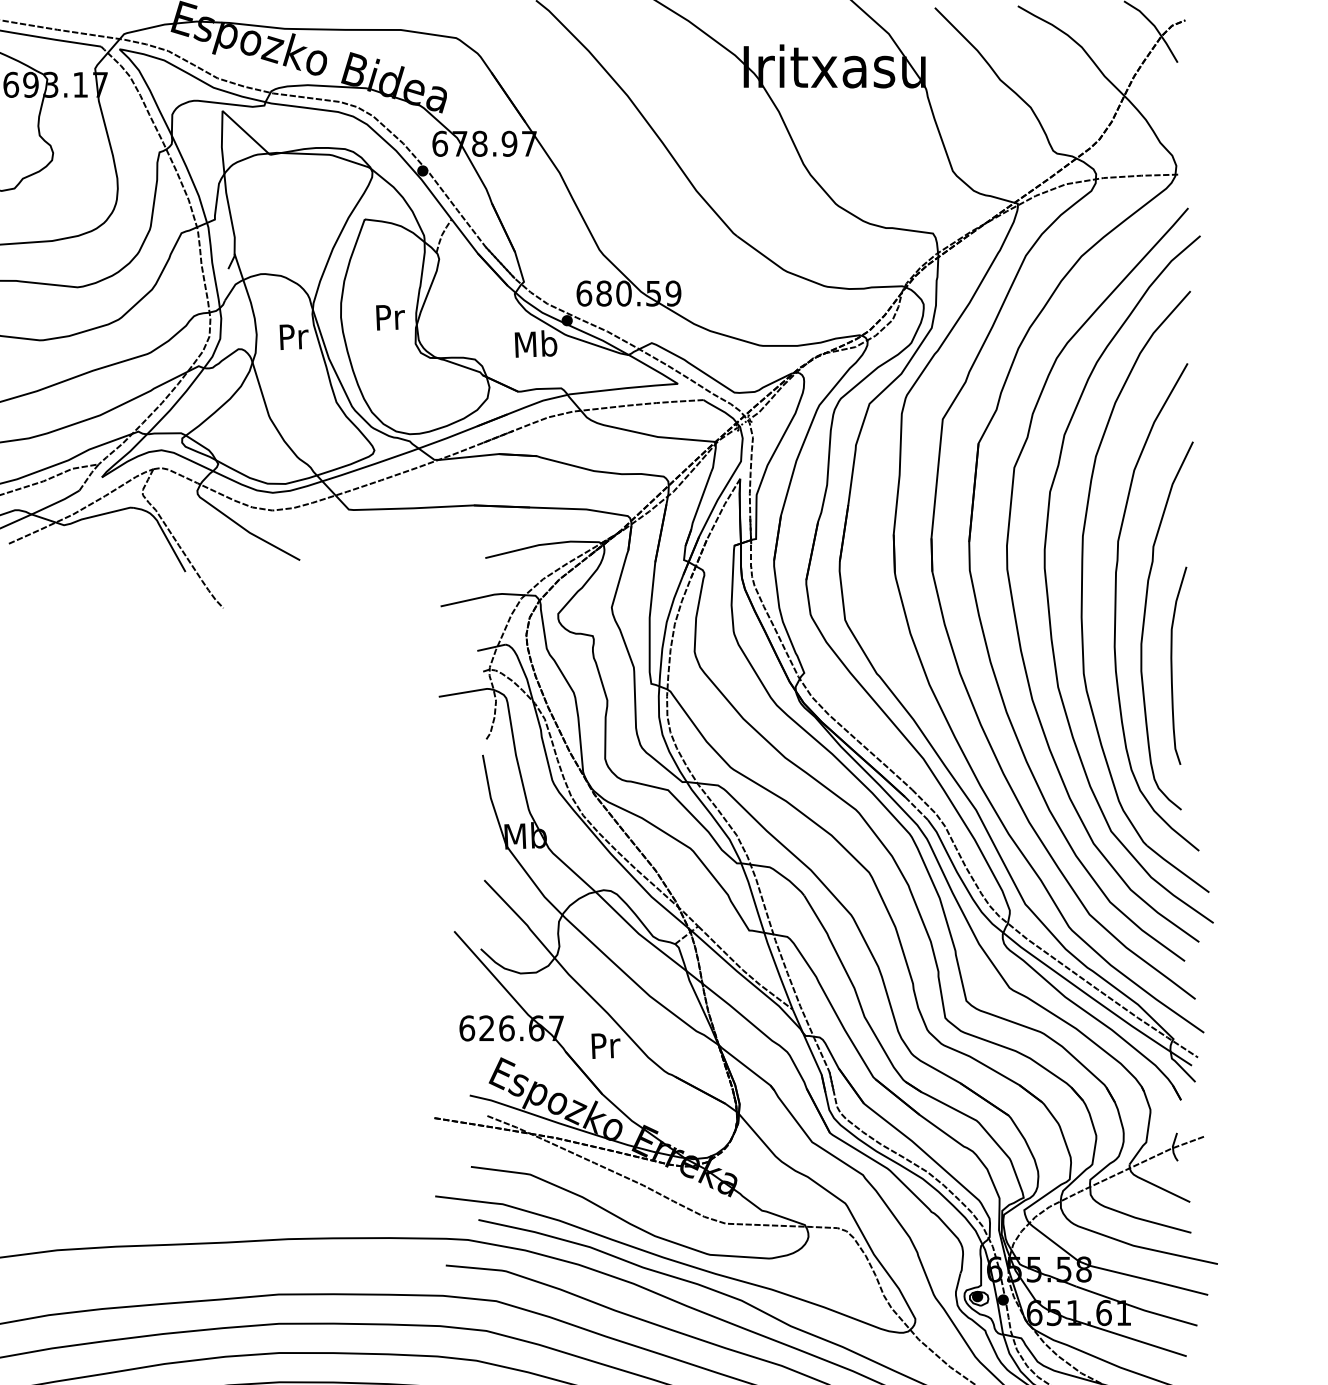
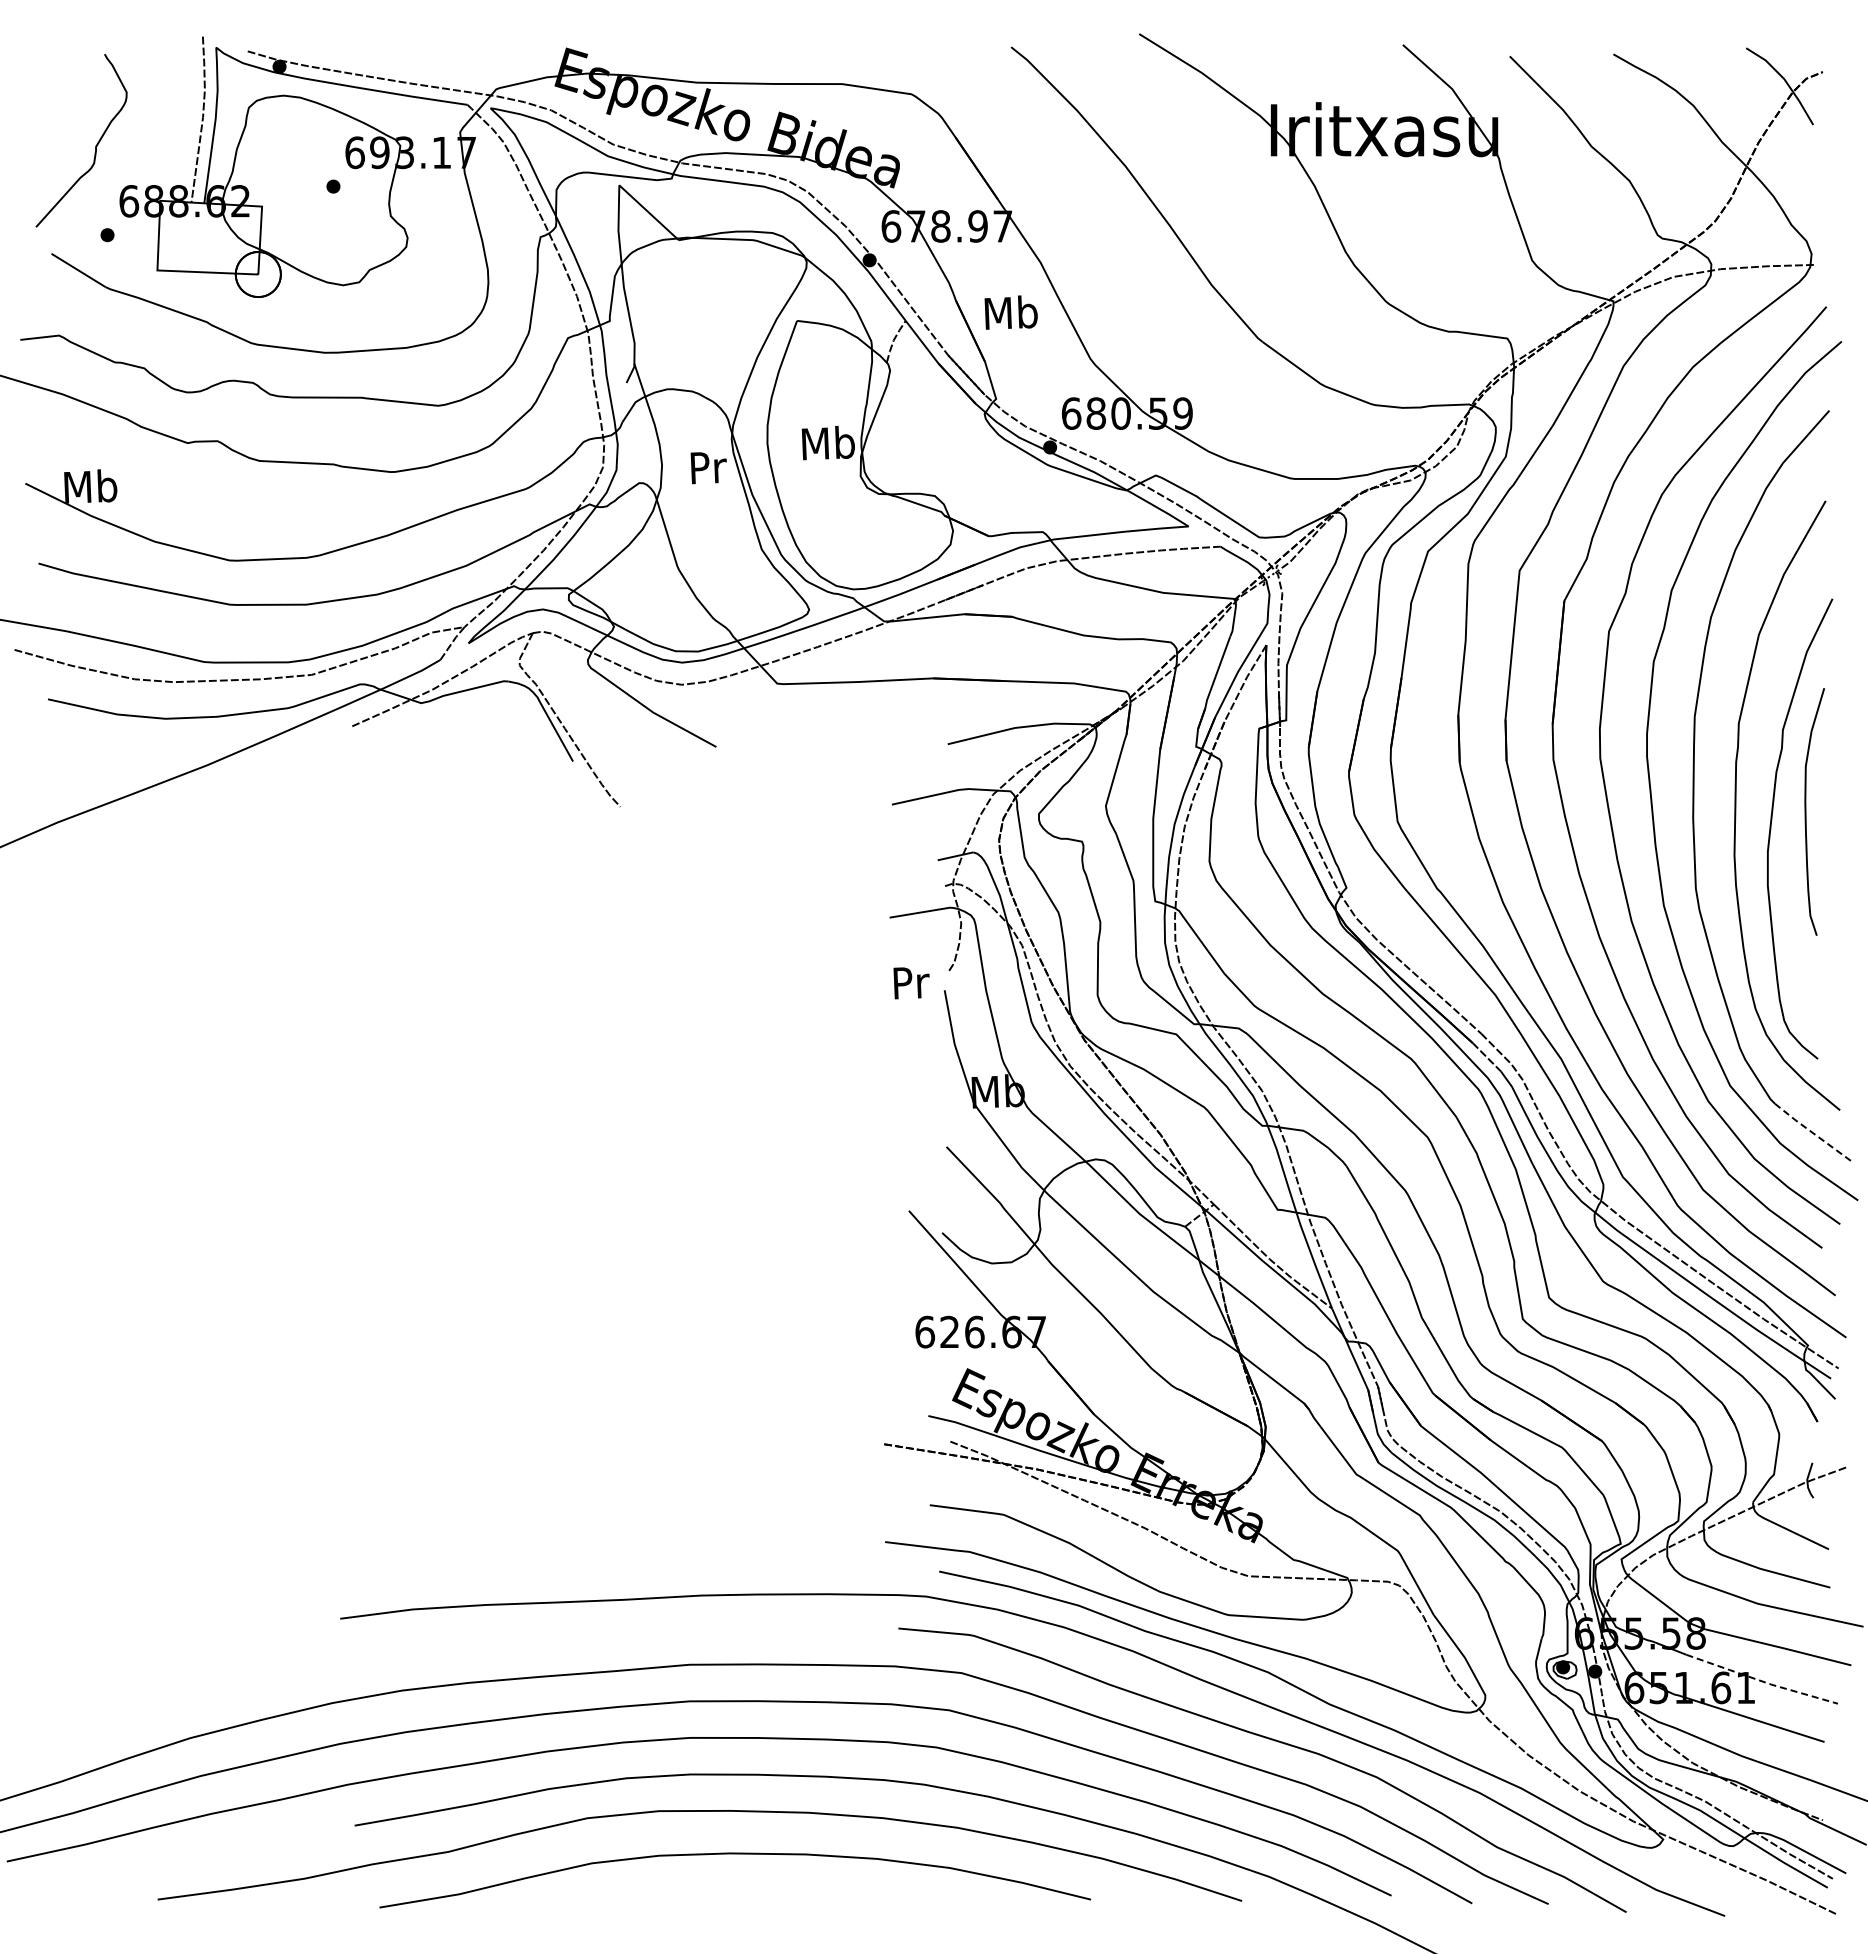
text: (389, 316) -> (827, 442), Pr -> Mb
text: (535, 343) -> (1010, 312), moved
curve: (1172, 665) -> (1806, 811), moved
line: (1177, 869) -> (1813, 1133), solid -> dashed
text: (605, 1046) -> (911, 983), moved
line: (1136, 1307) -> (1761, 1681), solid -> dashed

